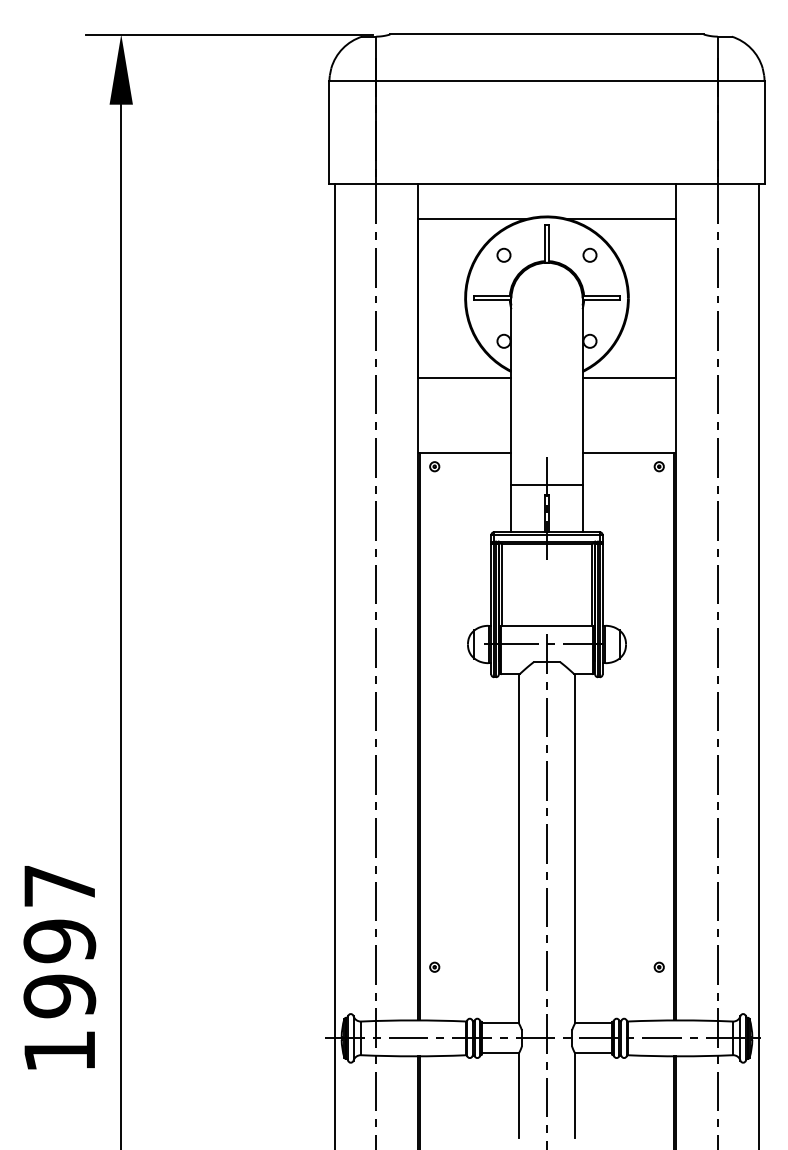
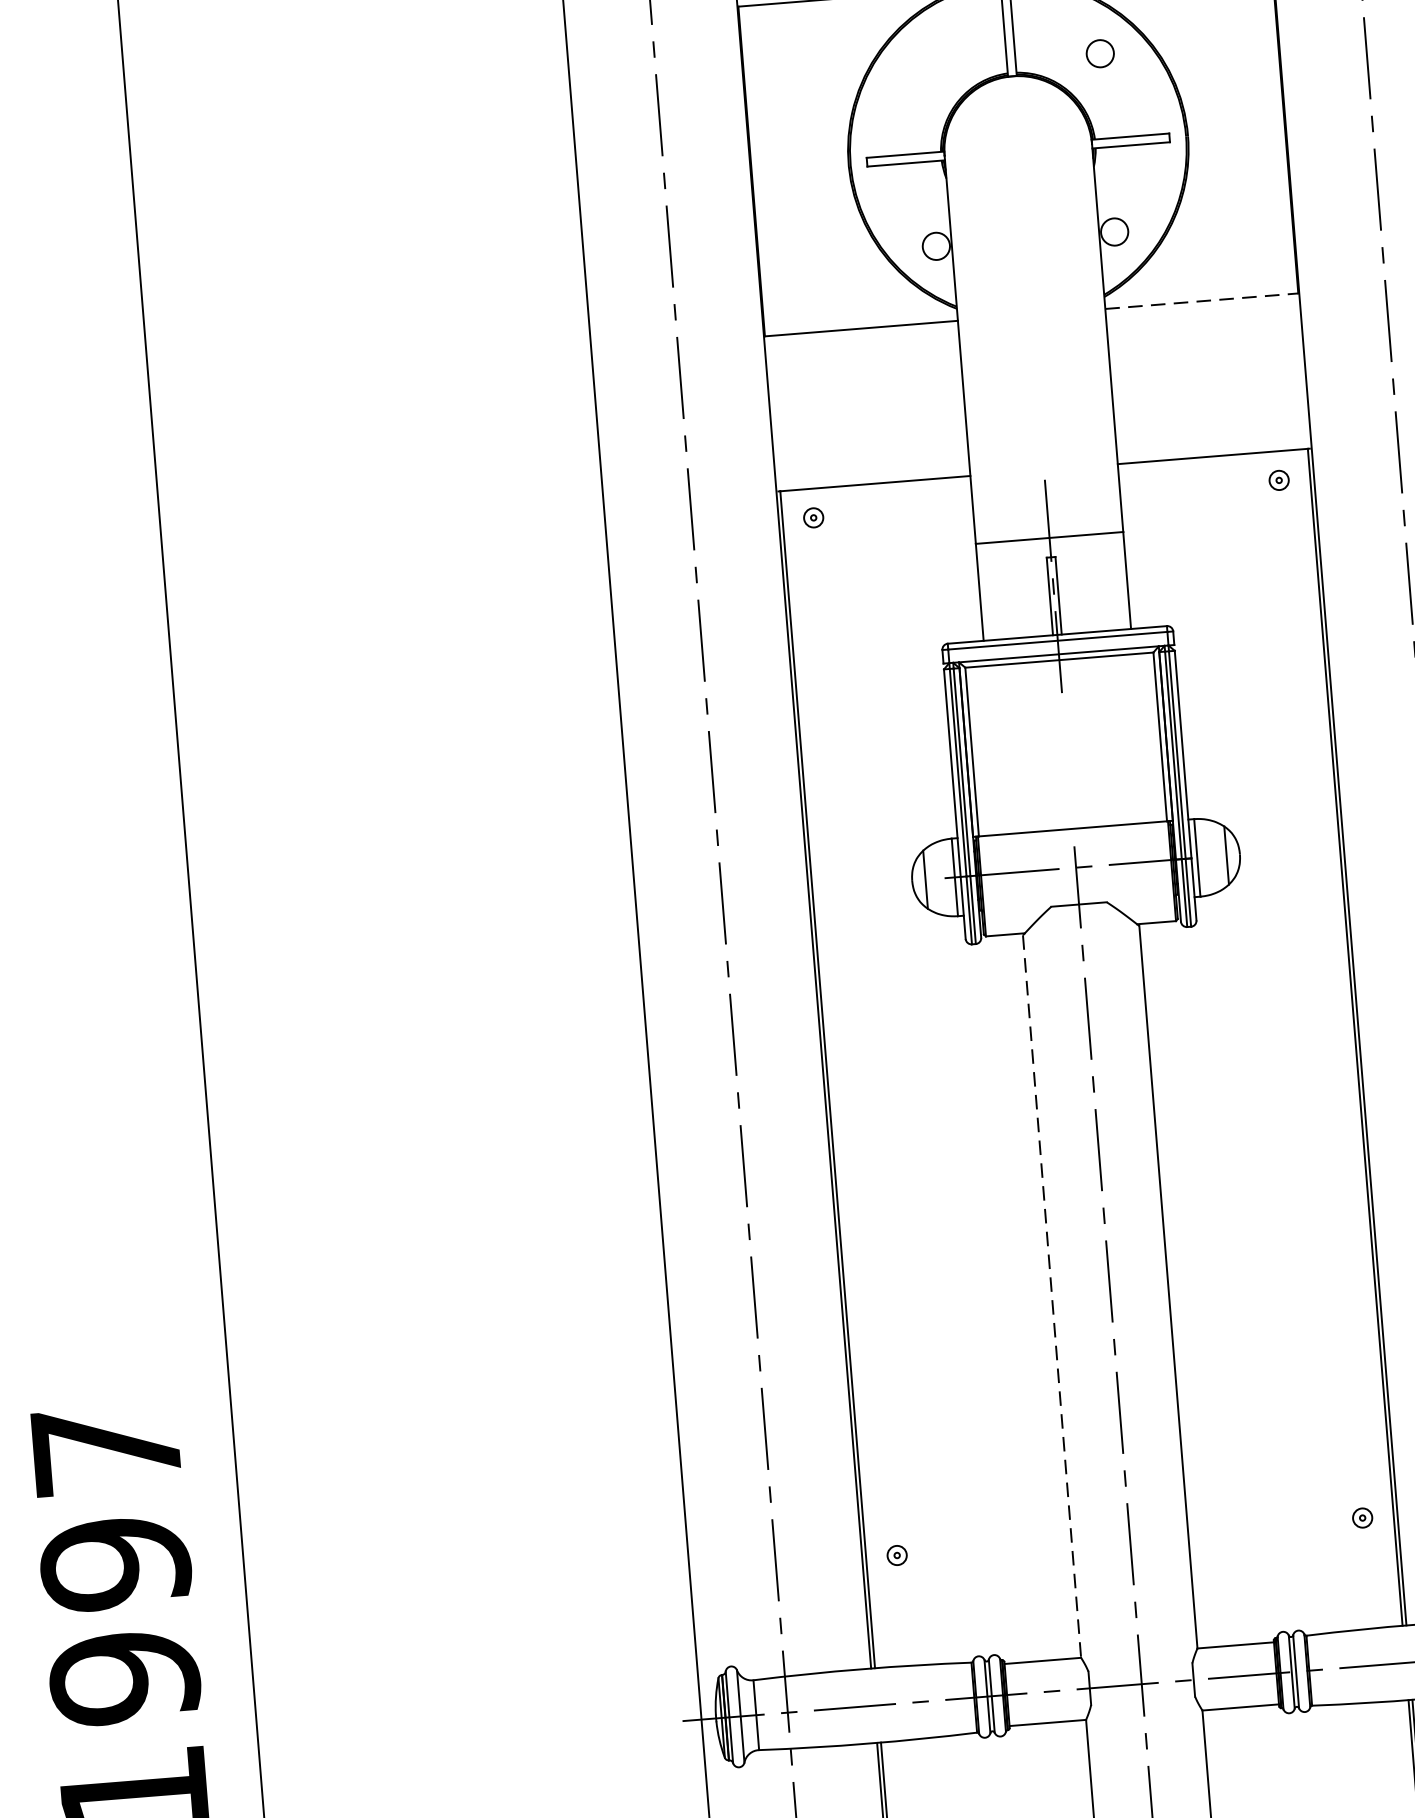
circle: (503, 254) -> (920, 66), removed
line: (629, 377) -> (1202, 300), solid -> dashed
line: (518, 849) -> (1051, 1297), solid -> dashed

